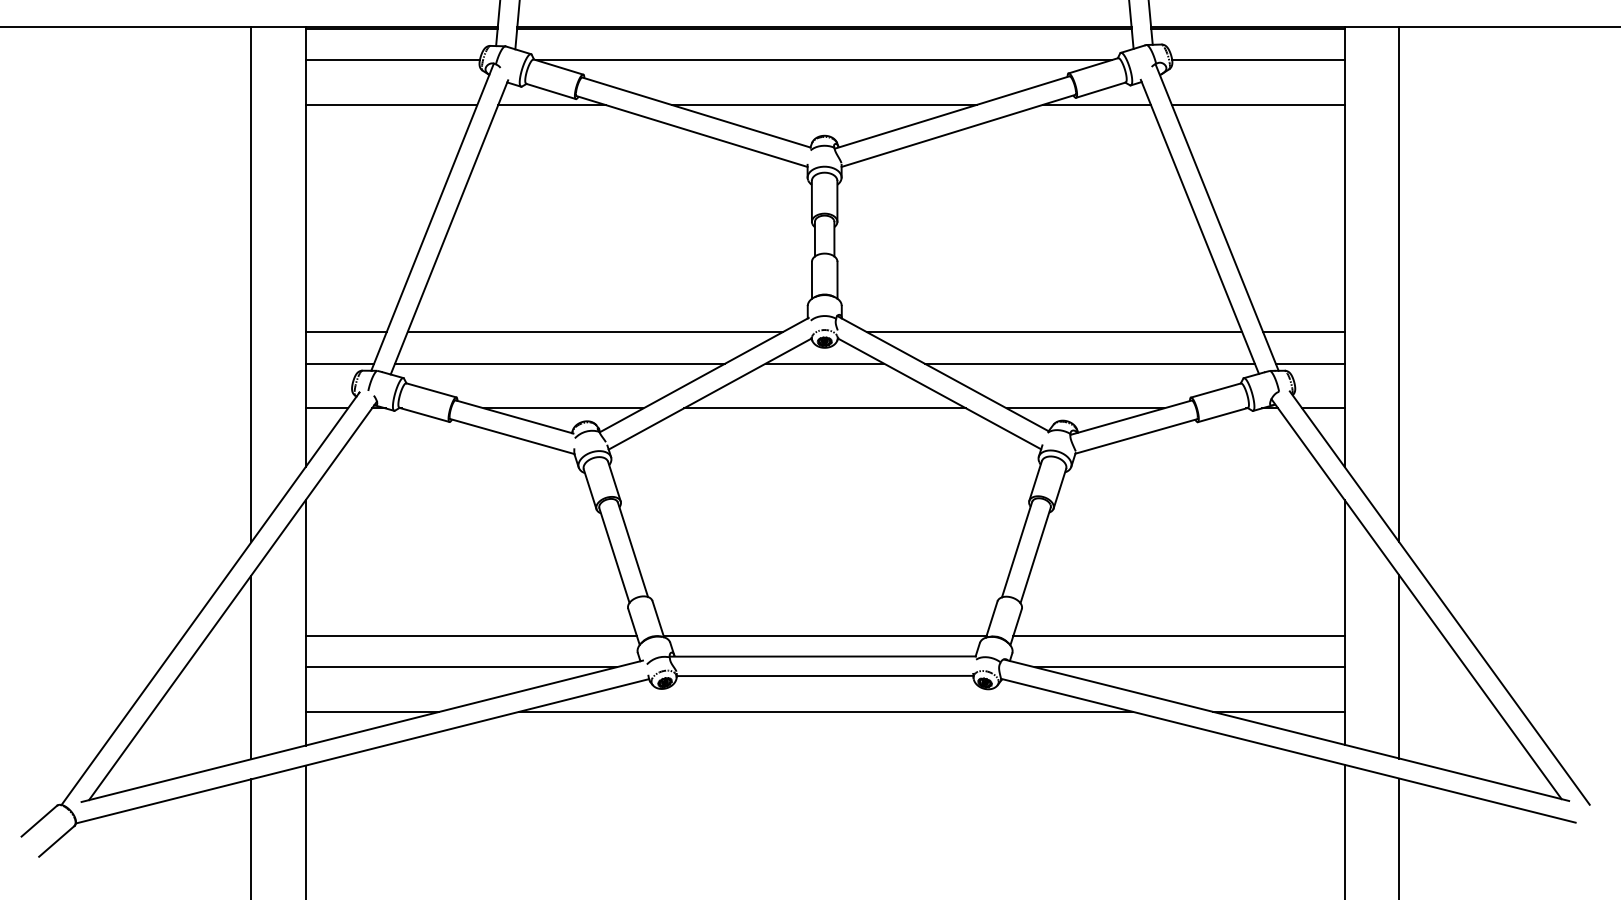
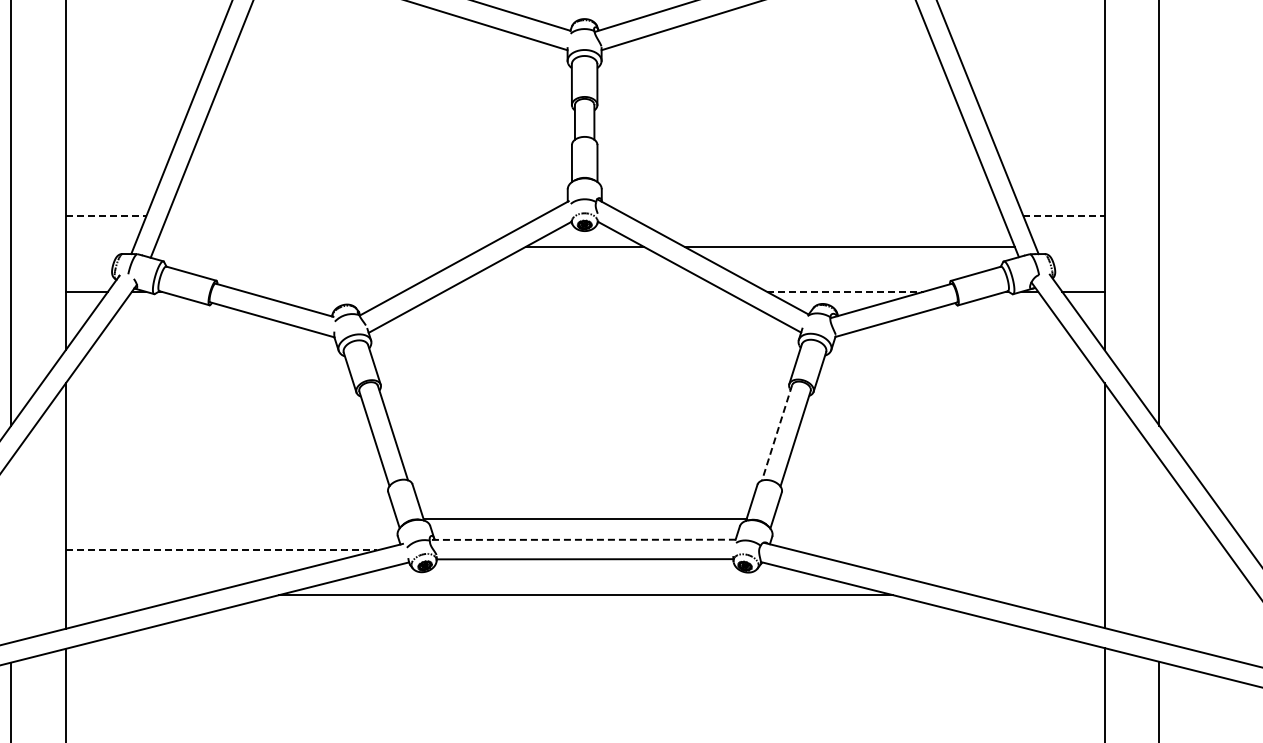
line: (346, 332) -> (106, 215), solid -> dashed
line: (594, 332) -> (354, 215), removed
line: (1054, 332) -> (814, 215), removed
line: (1303, 332) -> (1063, 215), solid -> dashed
line: (339, 363) -> (99, 246), removed
line: (560, 363) -> (320, 246), removed
line: (1309, 363) -> (1069, 246), removed
line: (563, 408) -> (323, 291), removed
line: (824, 408) -> (584, 291), removed
line: (1085, 408) -> (845, 291), solid -> dashed
line: (1016, 550) -> (776, 433), solid -> dashed
line: (470, 635) -> (230, 518), removed
line: (1178, 635) -> (938, 518), removed
line: (822, 656) -> (582, 539), solid -> dashed
line: (1399, 666) -> (1159, 549), removed
line: (251, 667) -> (11, 550), removed
line: (461, 667) -> (221, 550), solid -> dashed
line: (1189, 667) -> (949, 550), removed
line: (372, 711) -> (132, 594), removed
line: (1278, 711) -> (1038, 594), removed

